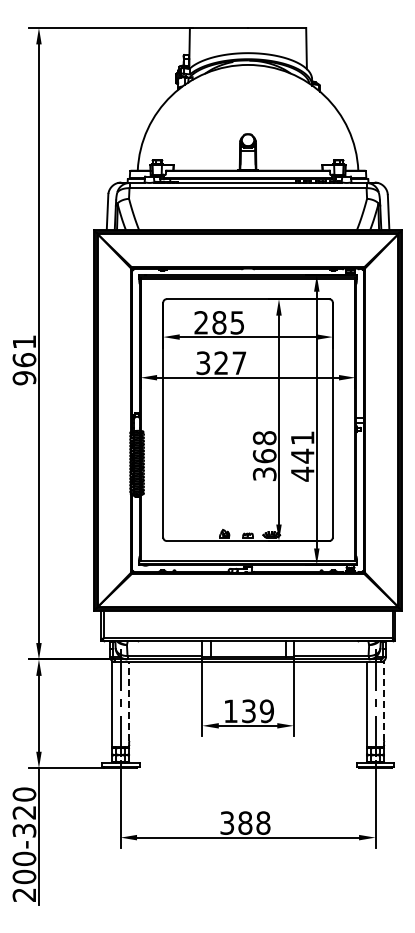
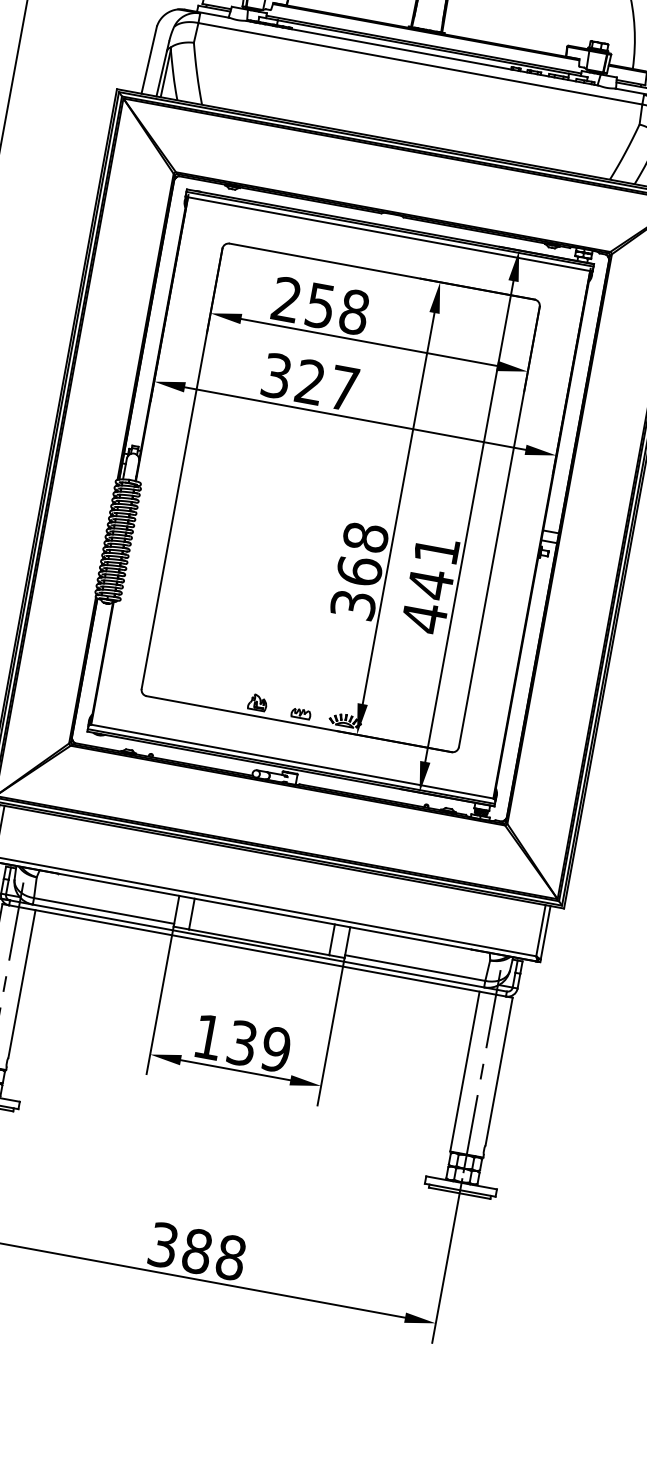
text: (228, 322) -> (337, 308), 285 -> 258
line: (129, 701) -> (22, 983), dashed -> solid
line: (384, 701) -> (499, 1071), dashed -> solid

